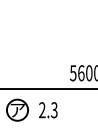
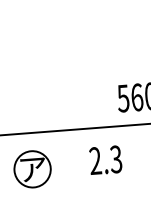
text: (48, 110) -> (106, 160), moved

